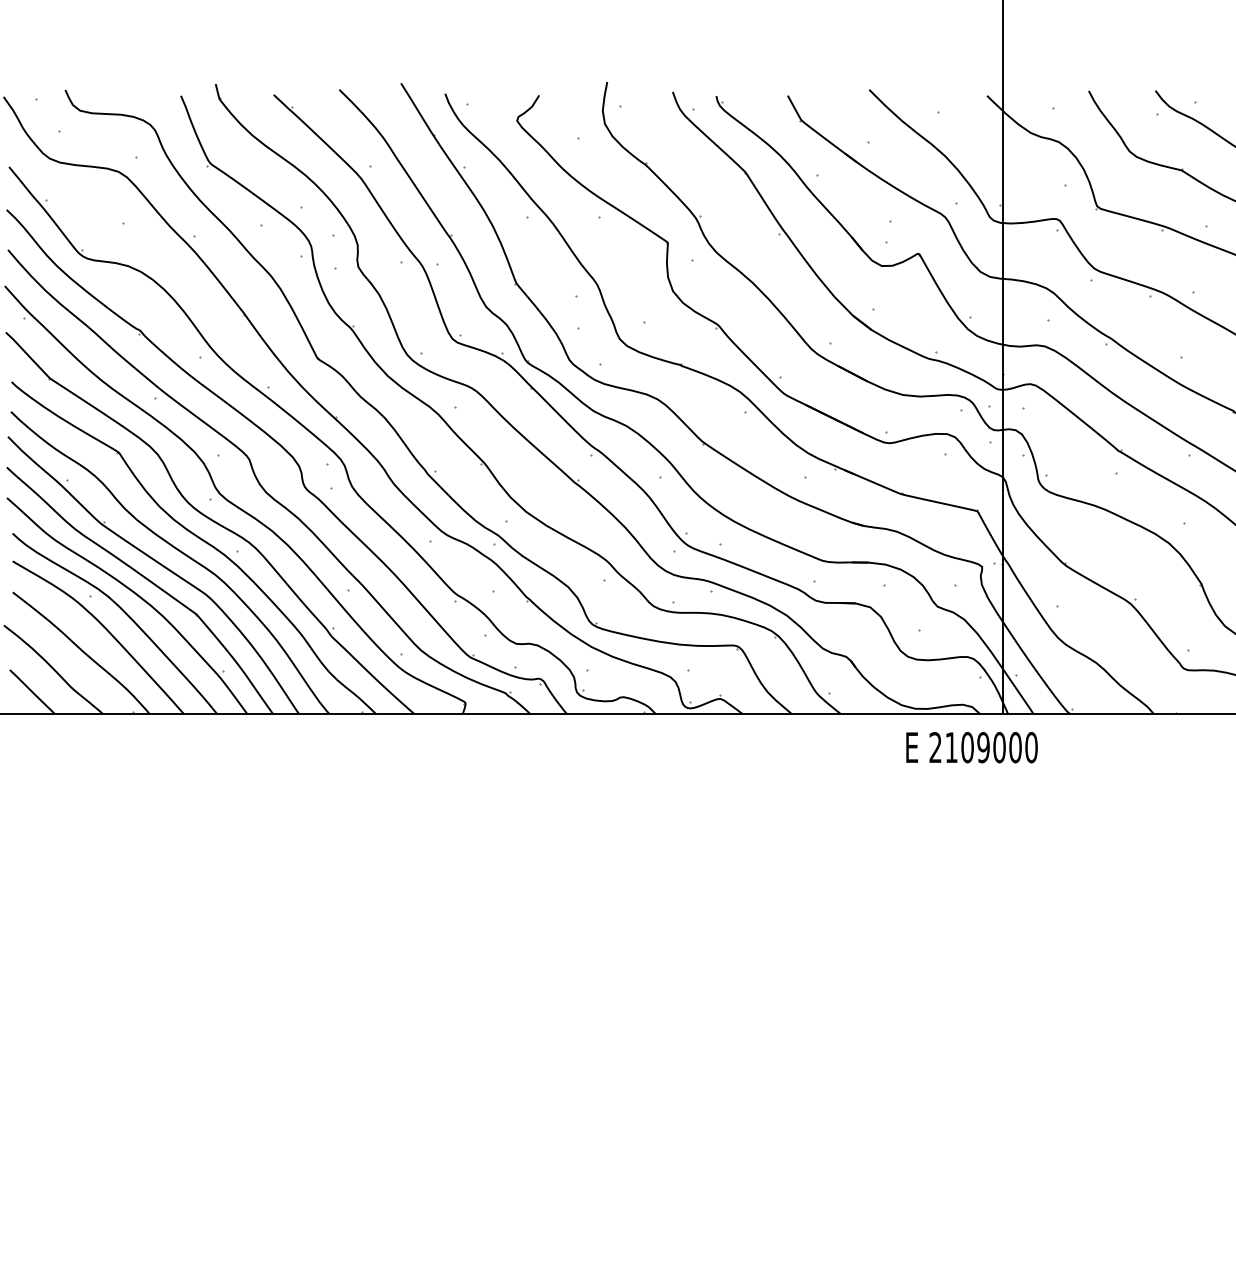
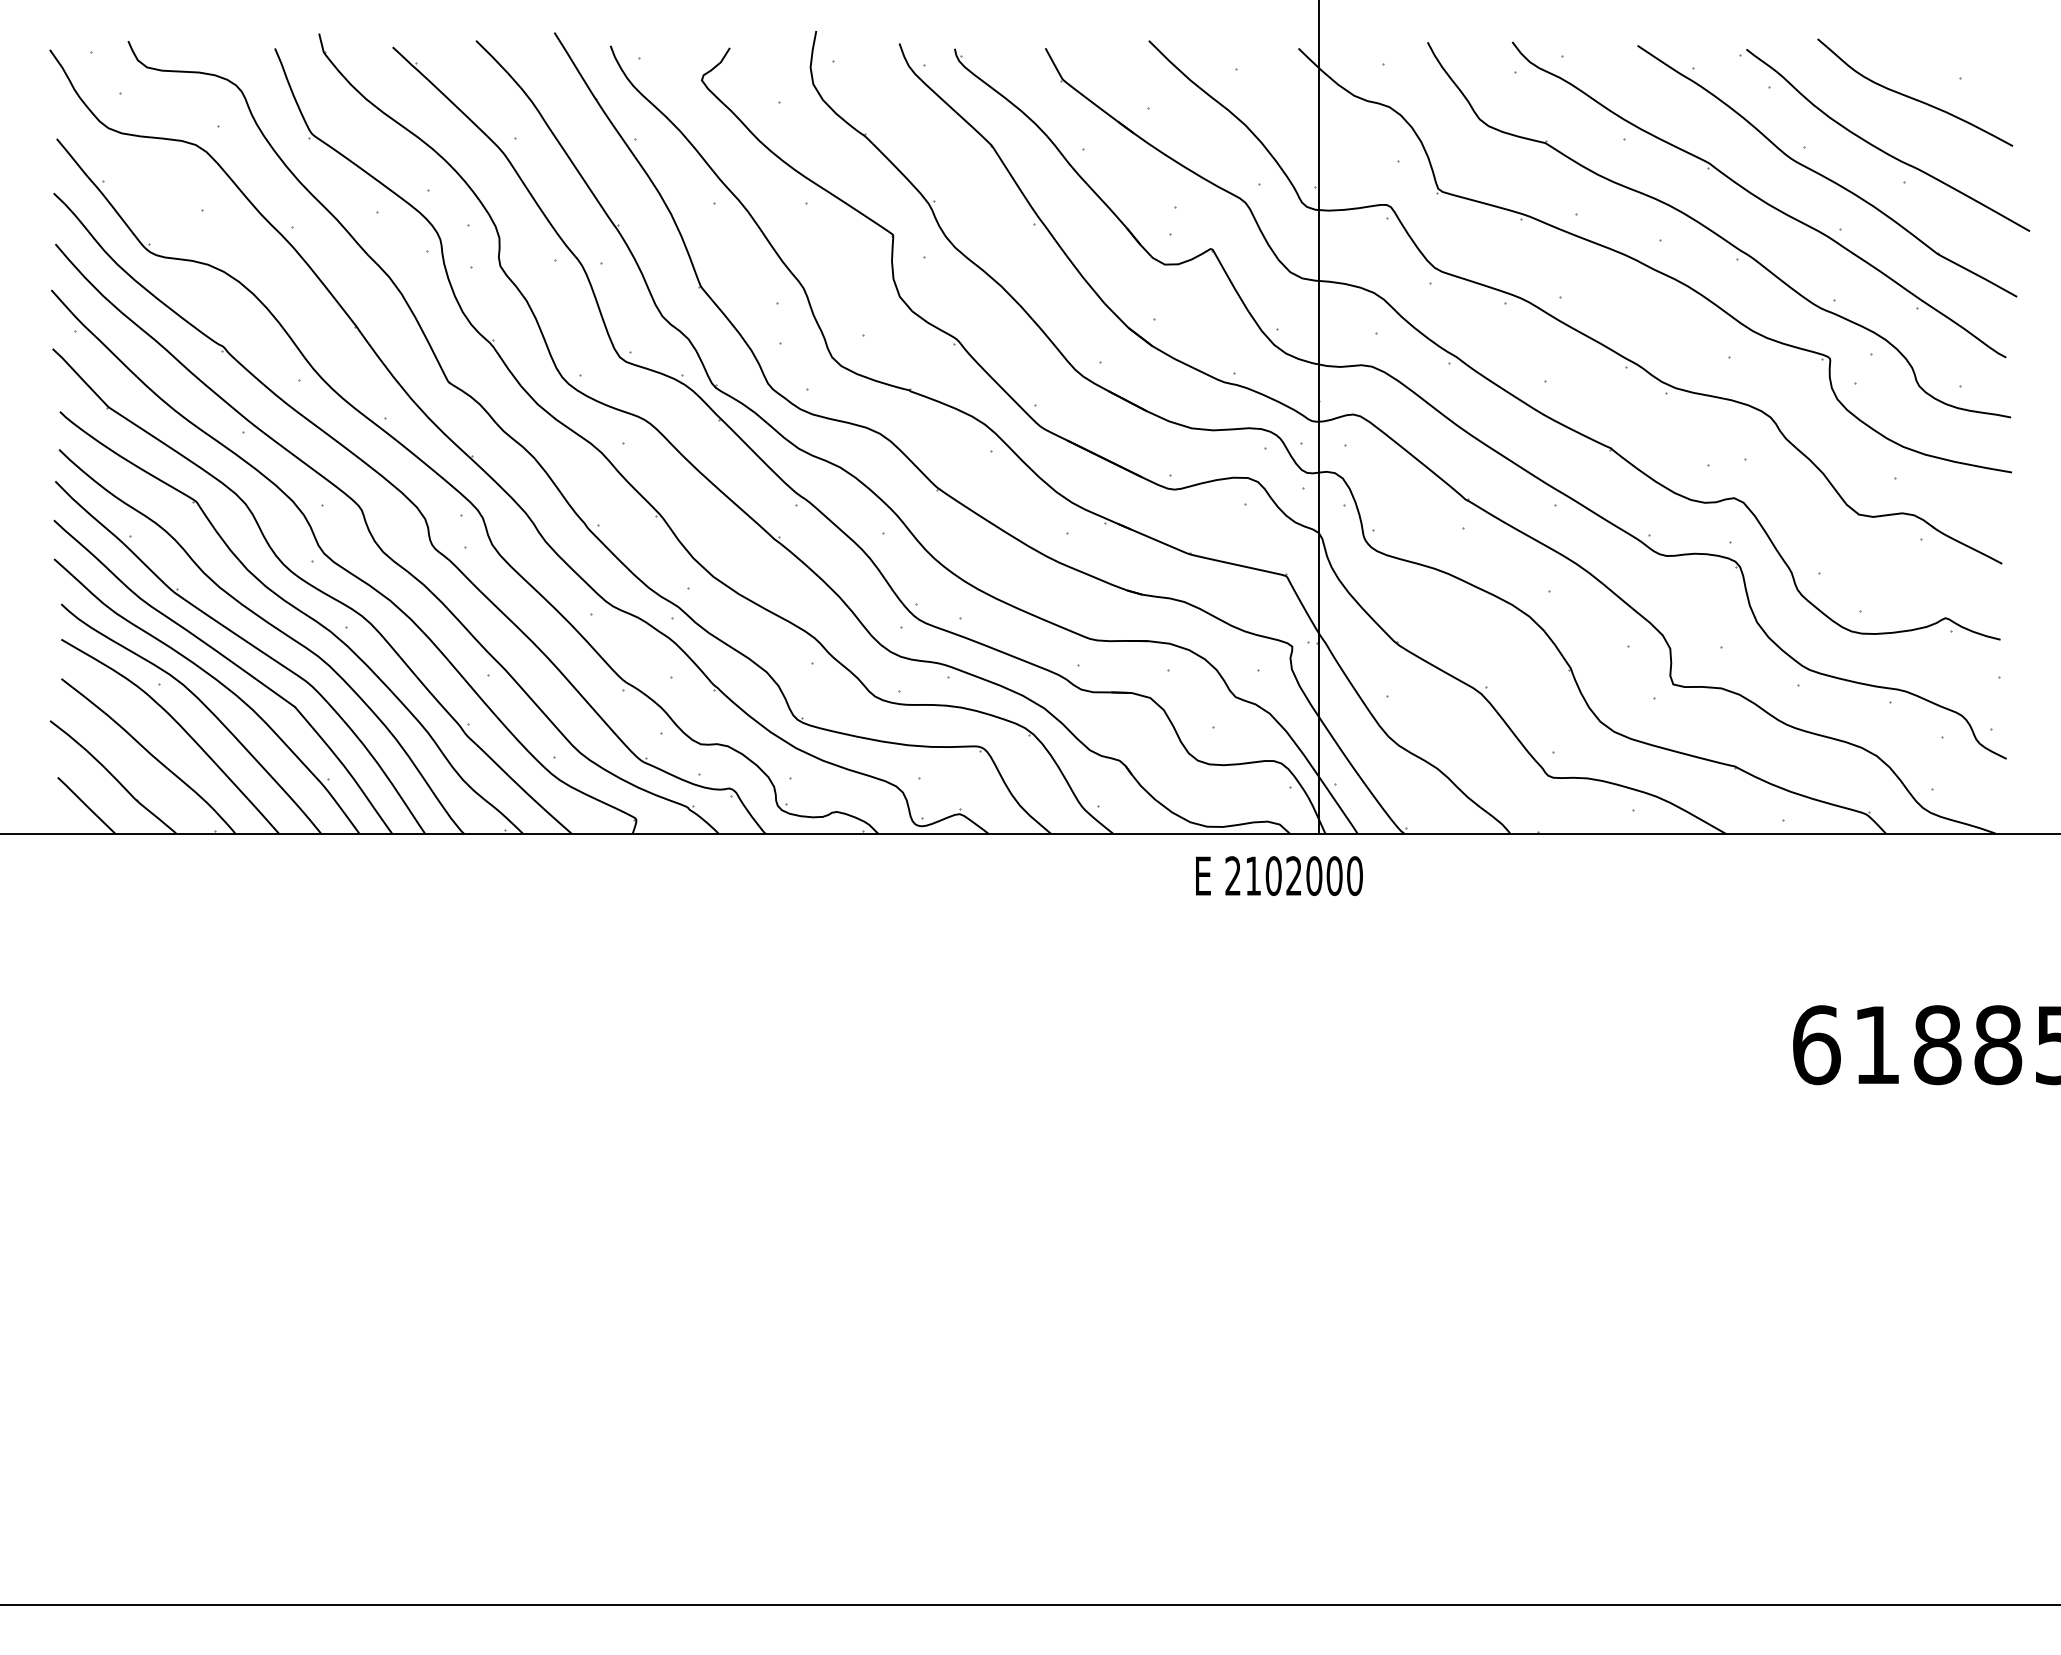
text: (983, 747) -> (1293, 876), 2109000 -> 2102000

